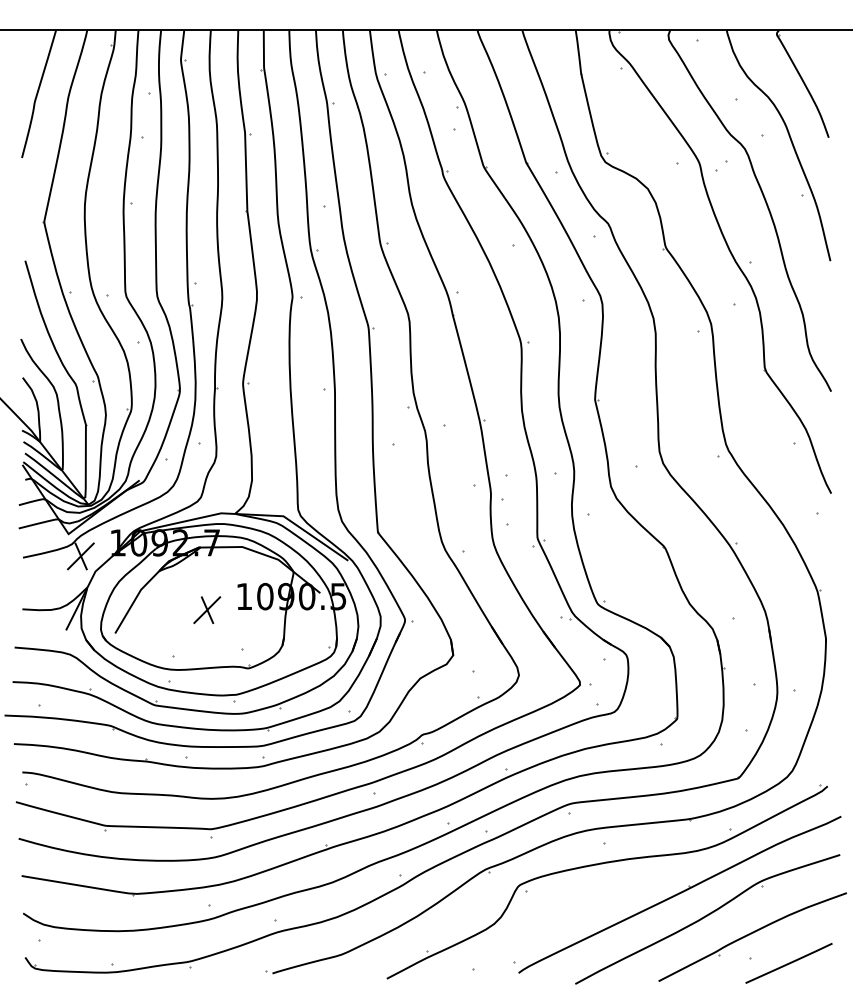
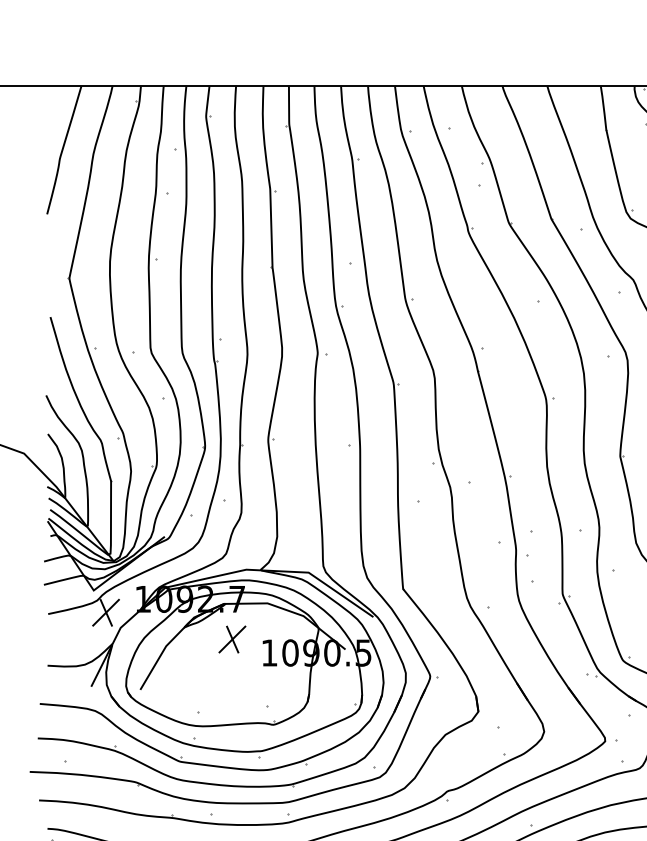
part: (207, 610) -> (232, 639), moved

